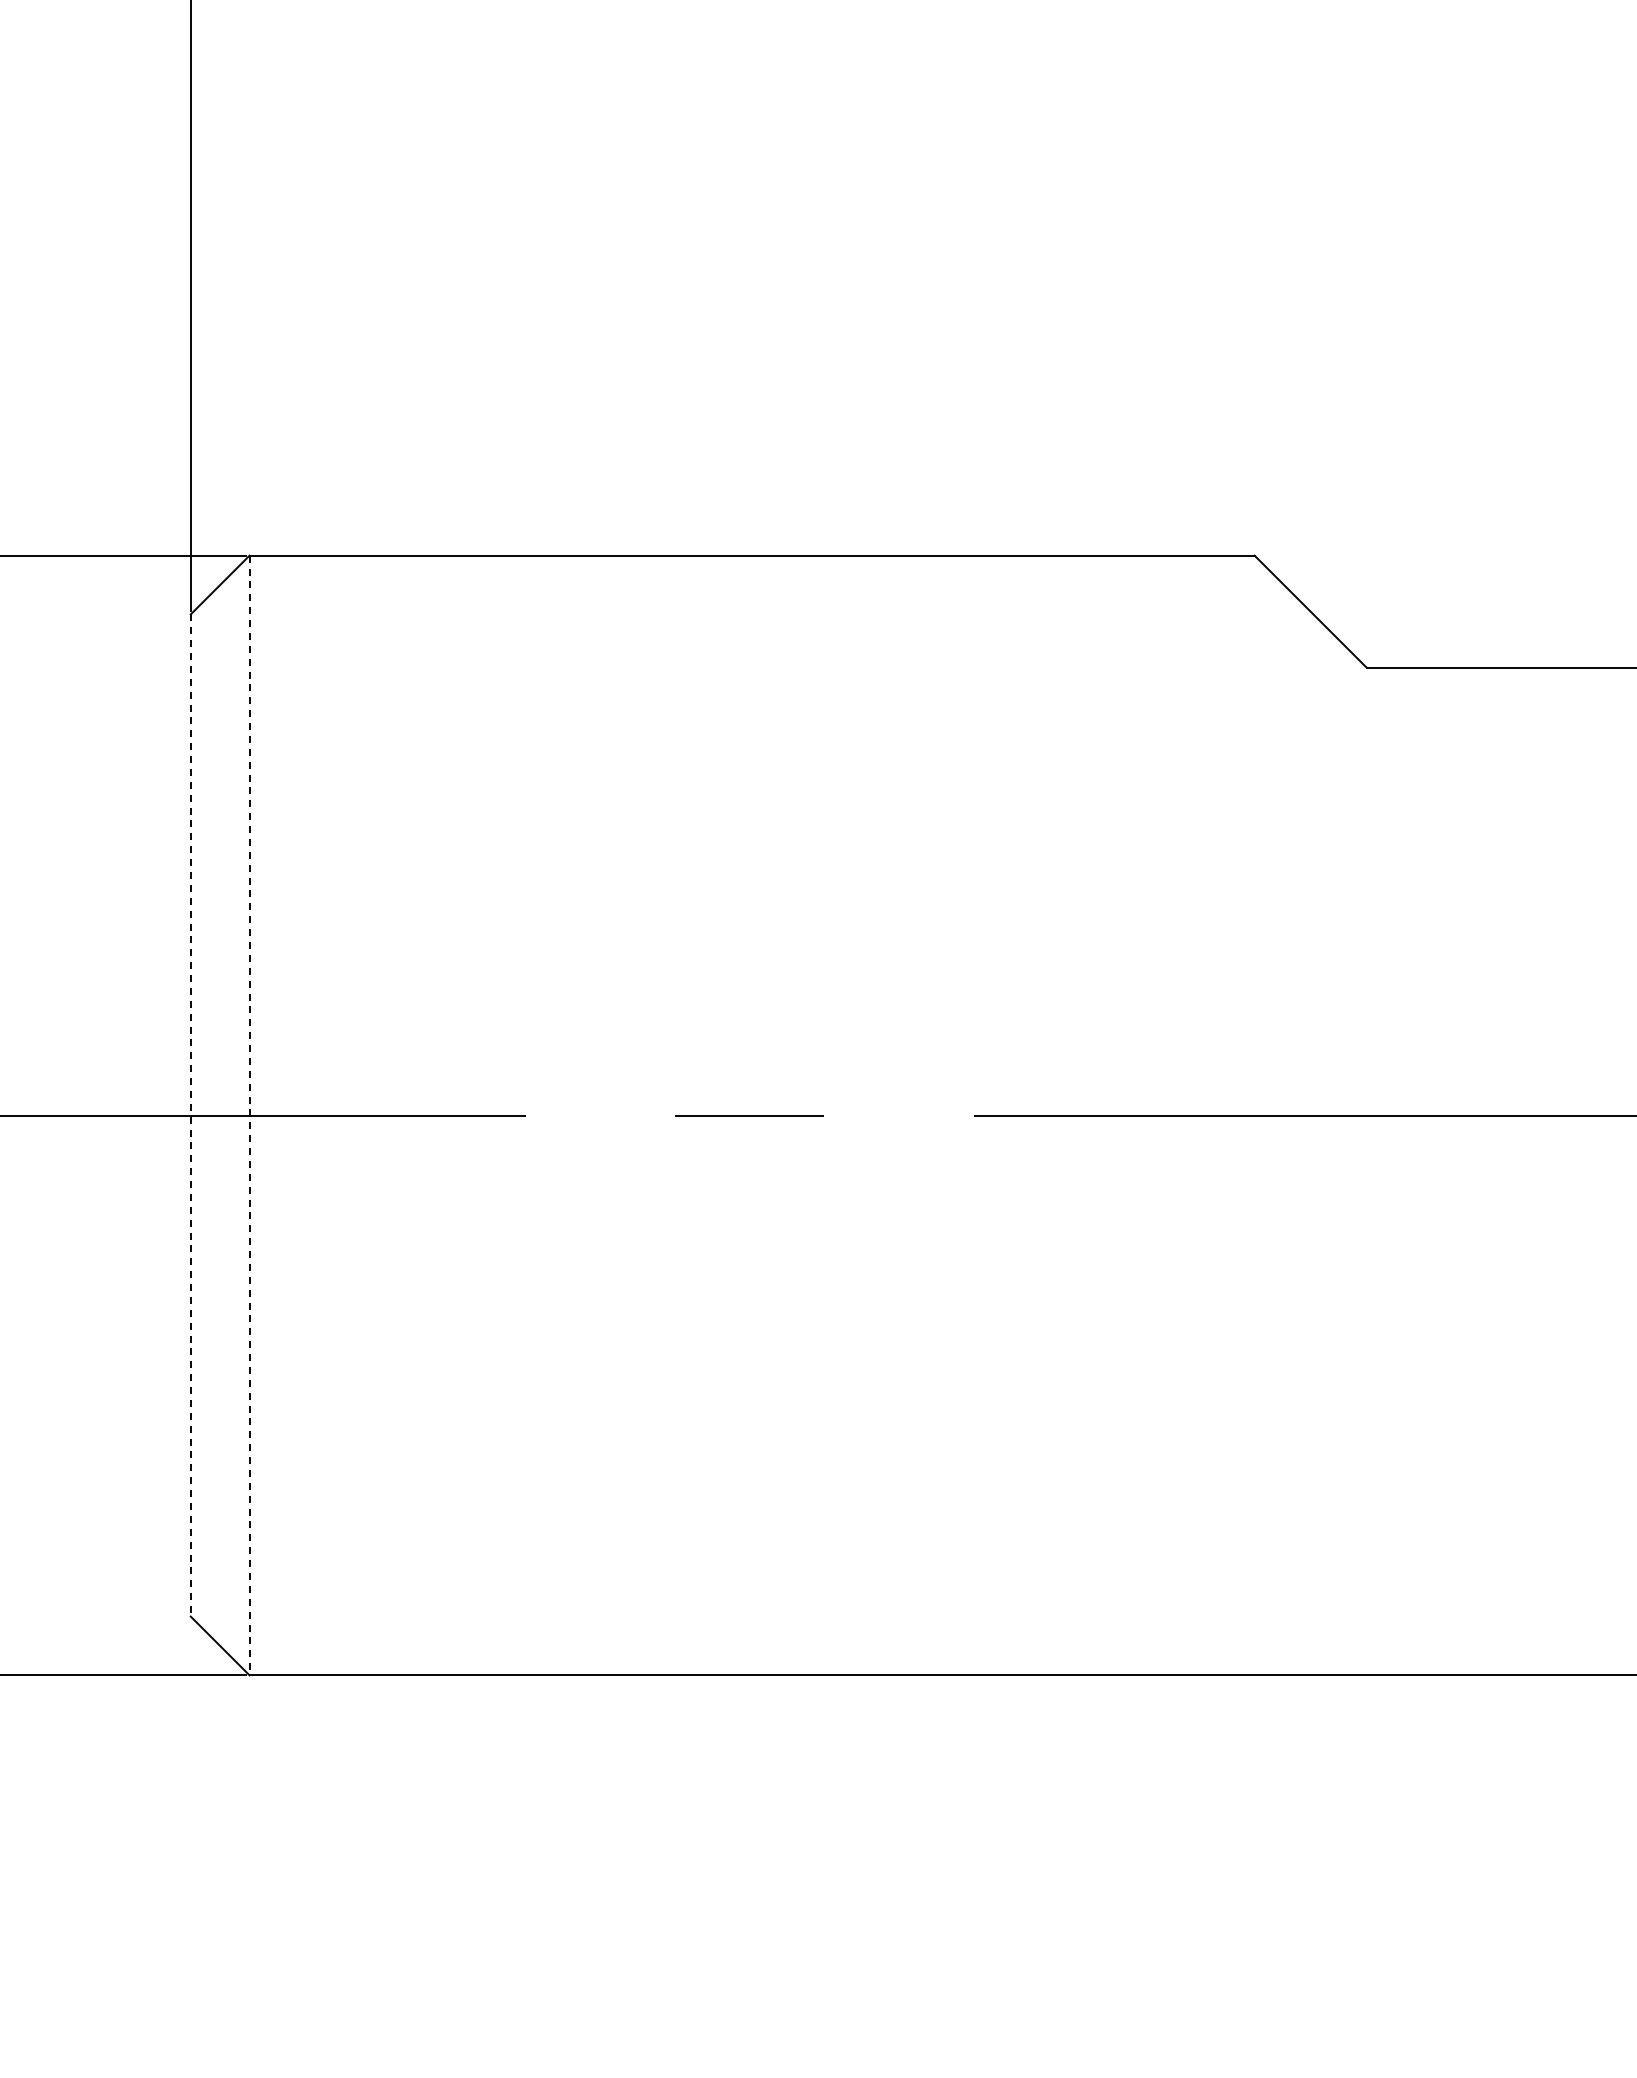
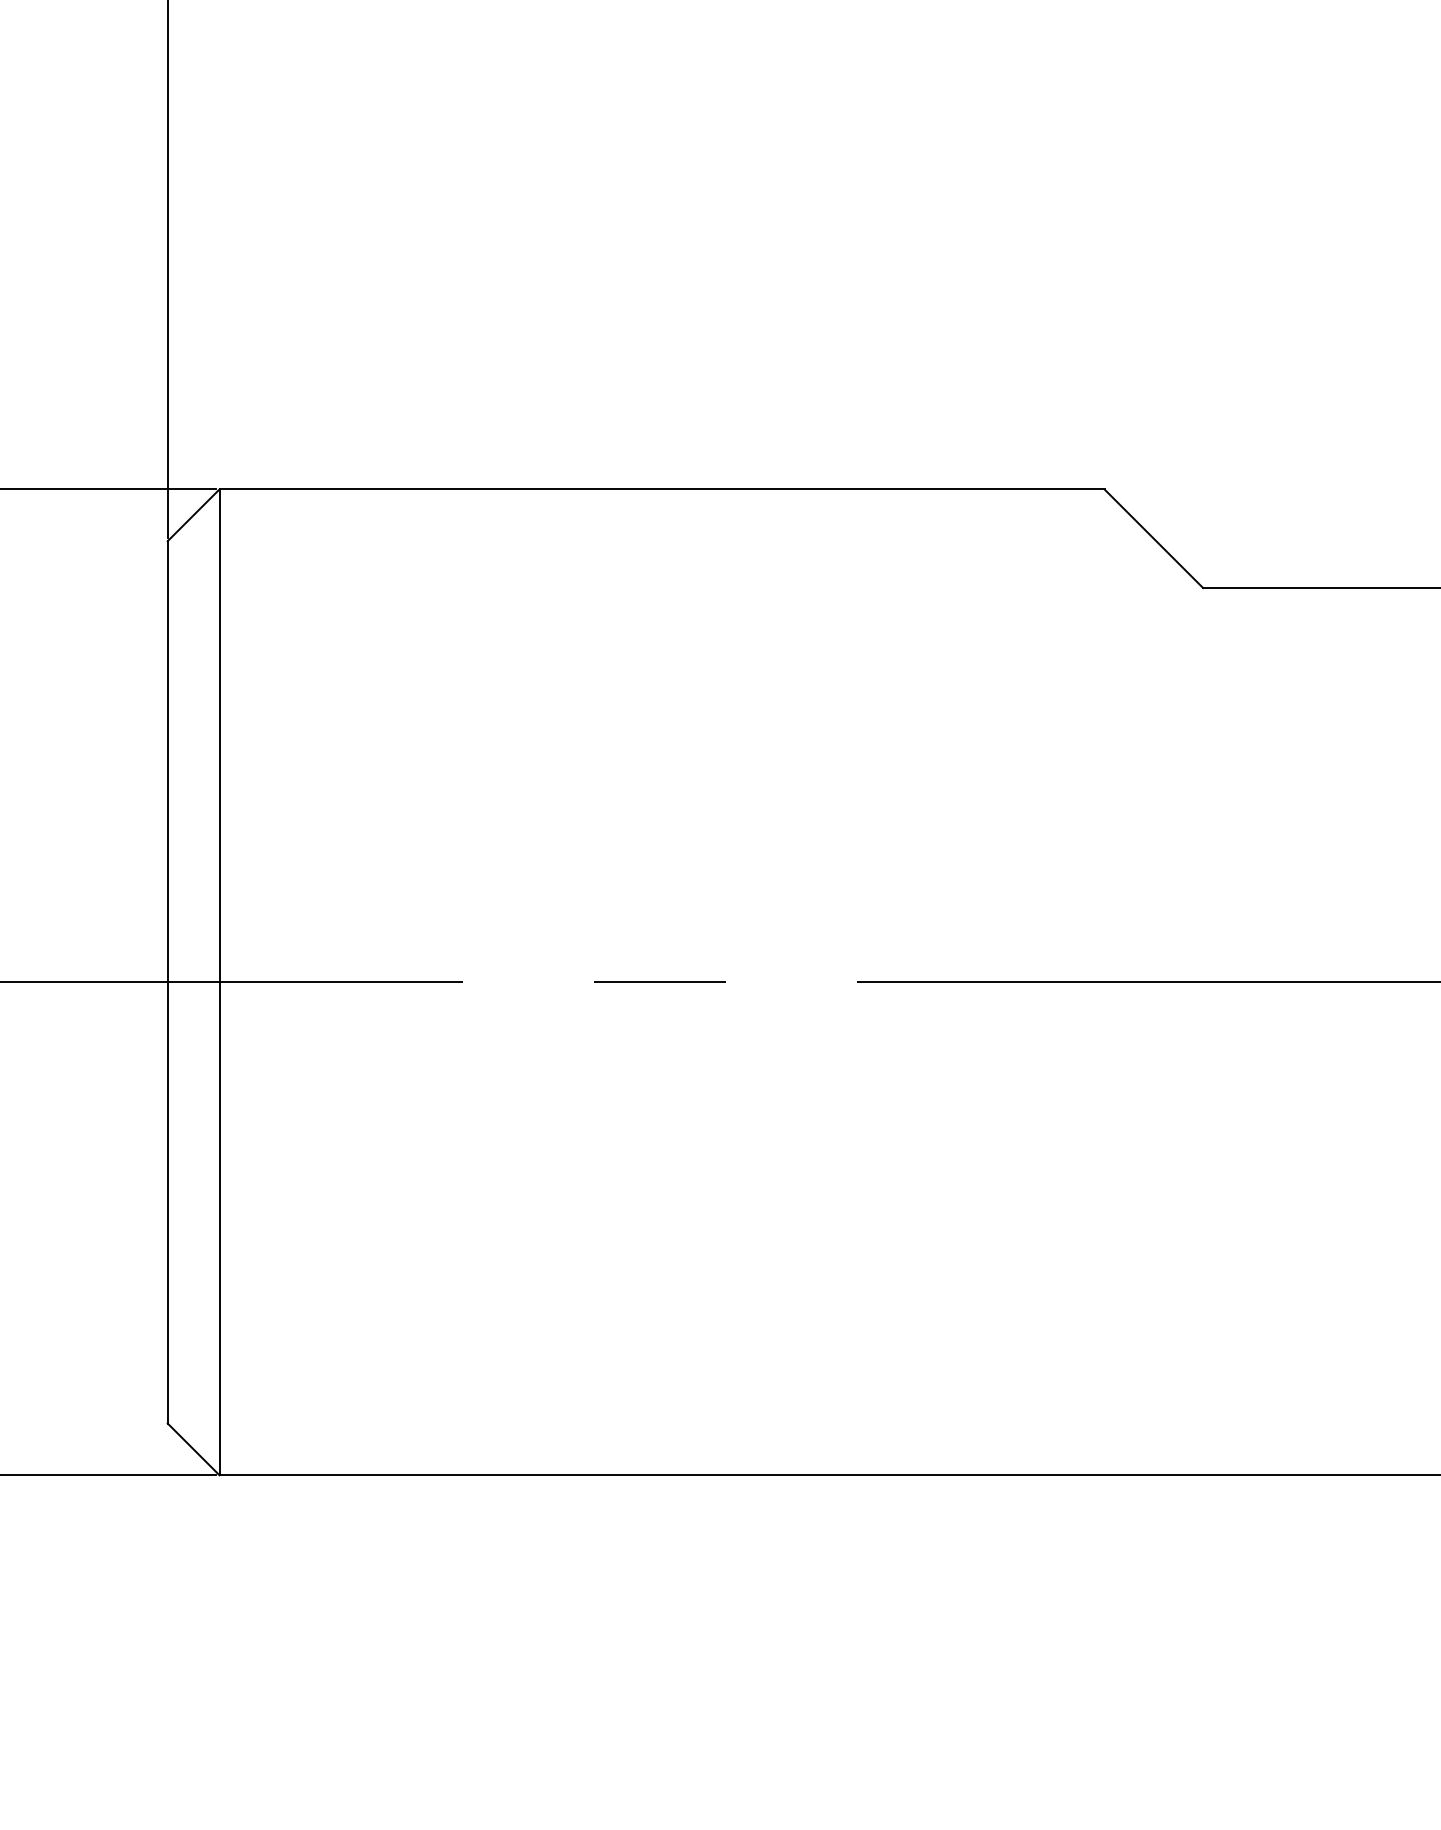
line: (249, 1115) -> (219, 982), dashed -> solid
line: (190, 1116) -> (167, 983), dashed -> solid

